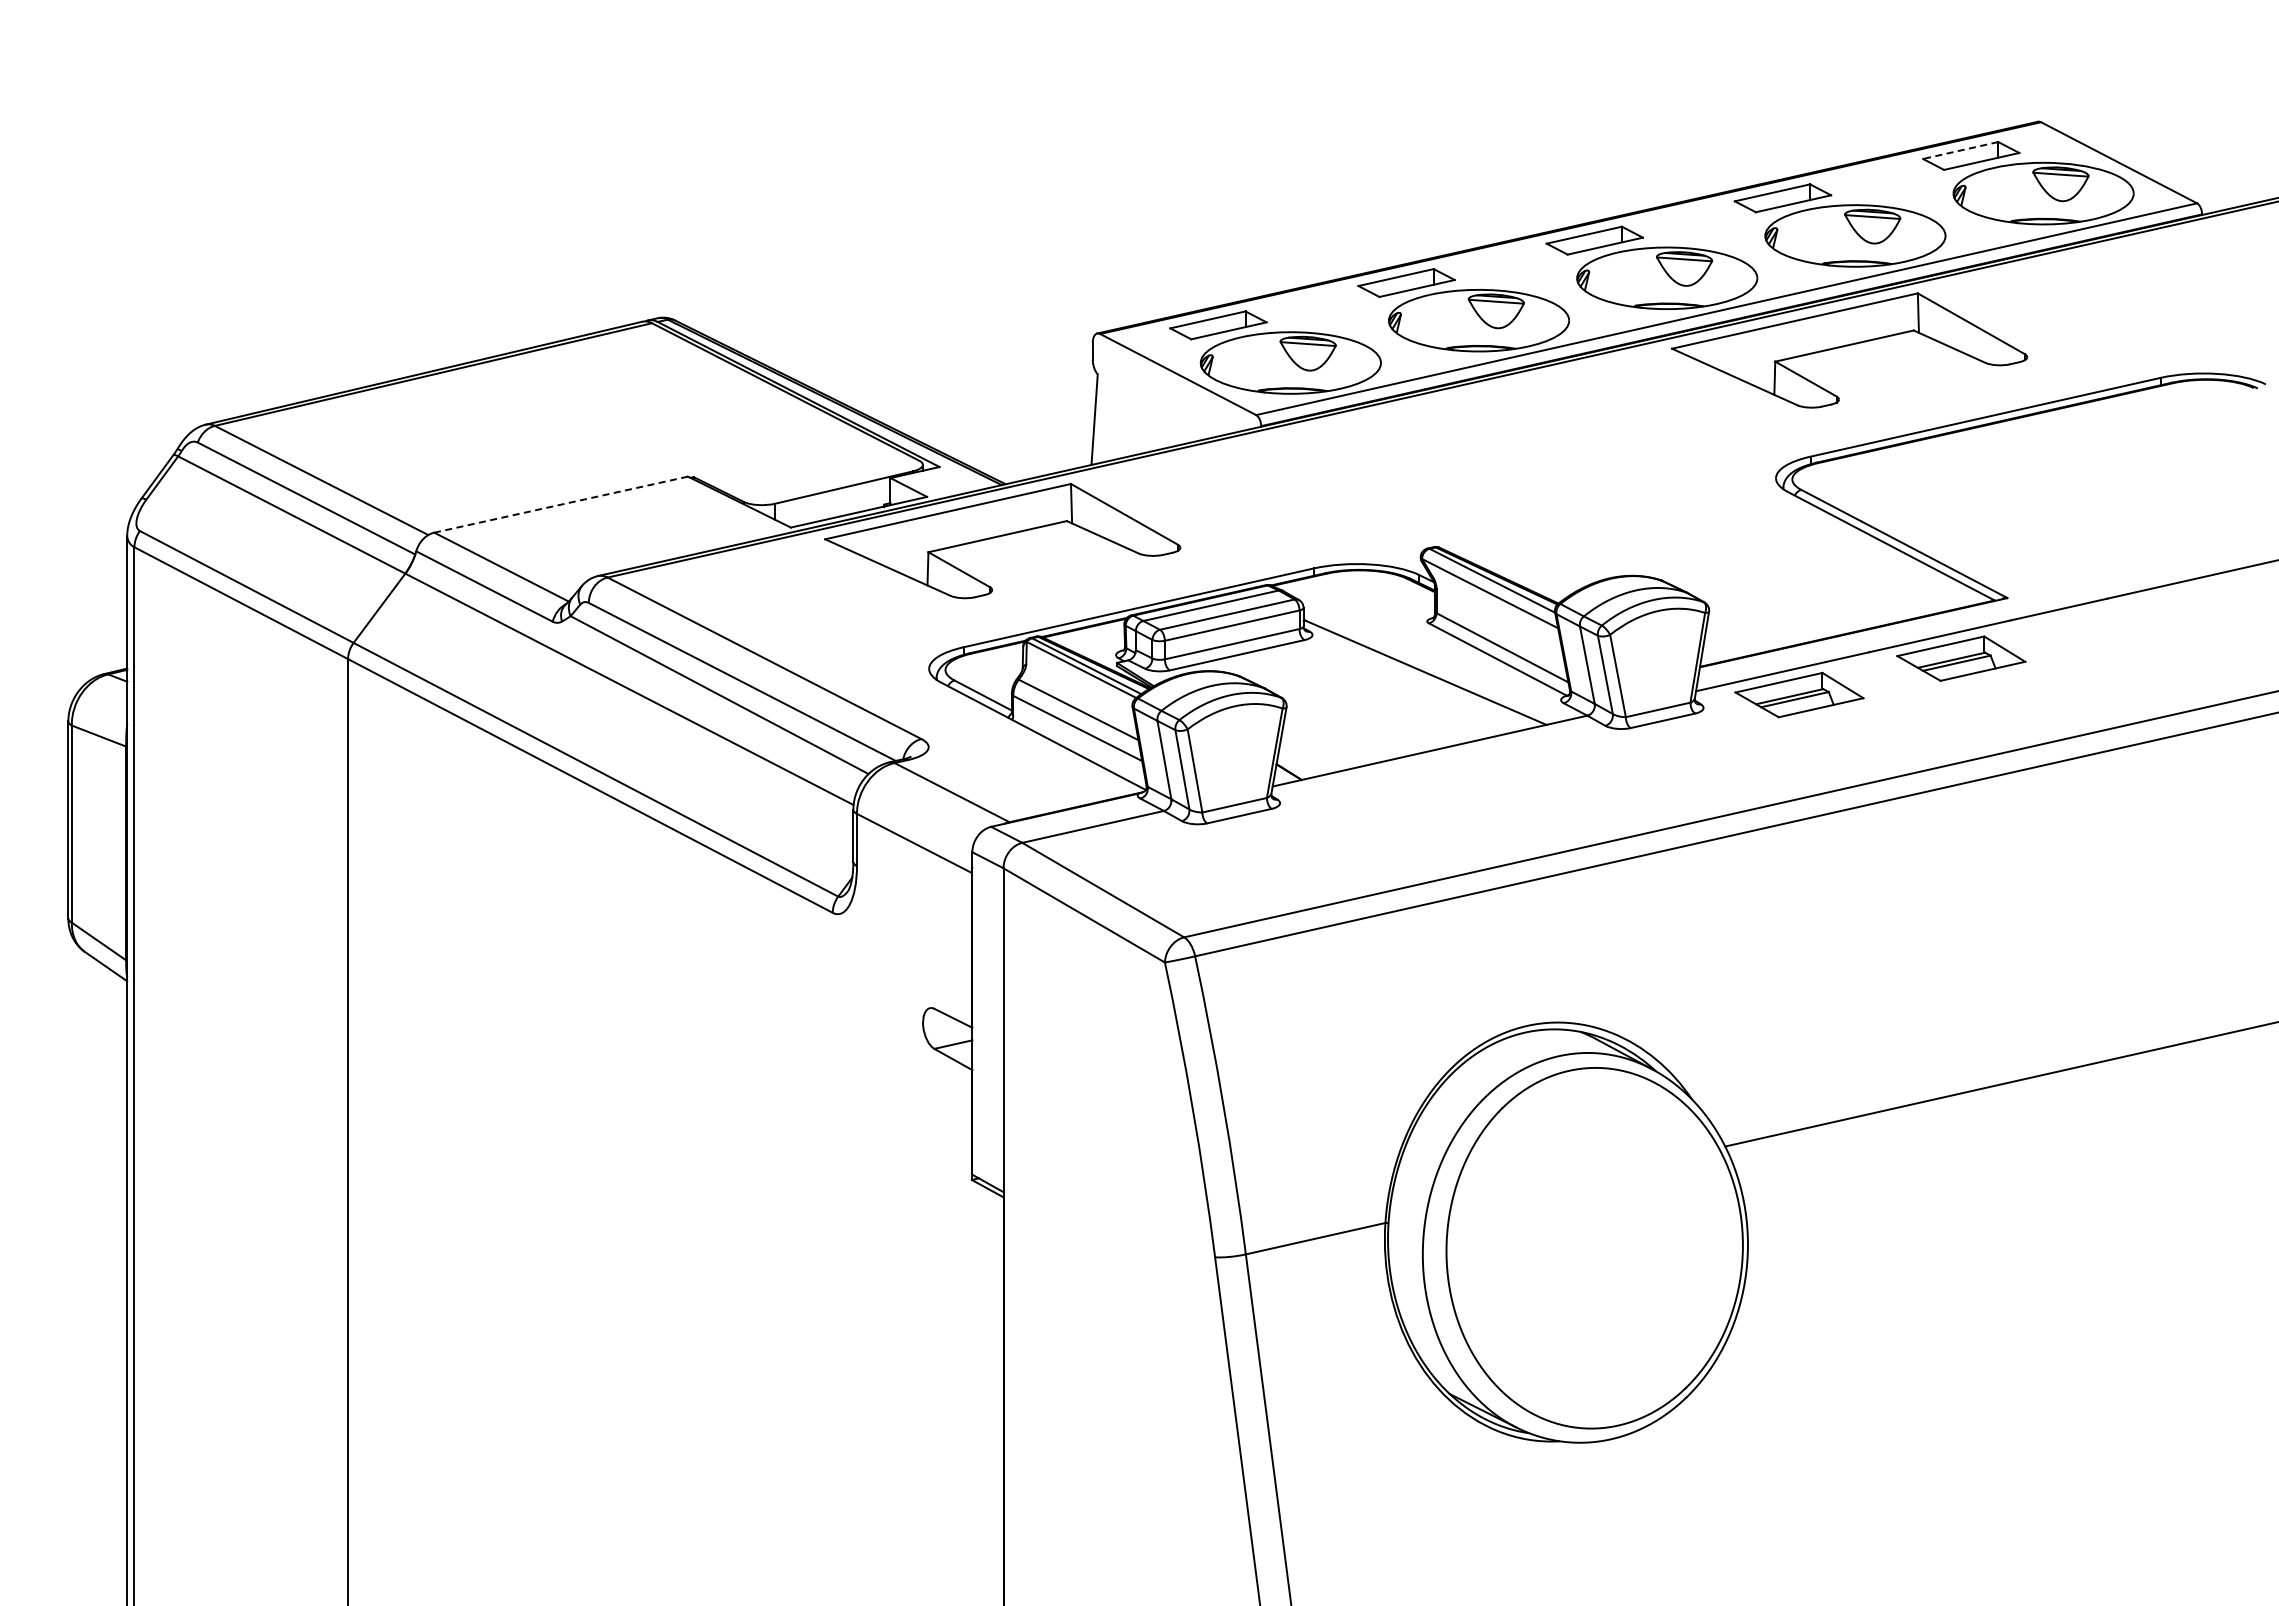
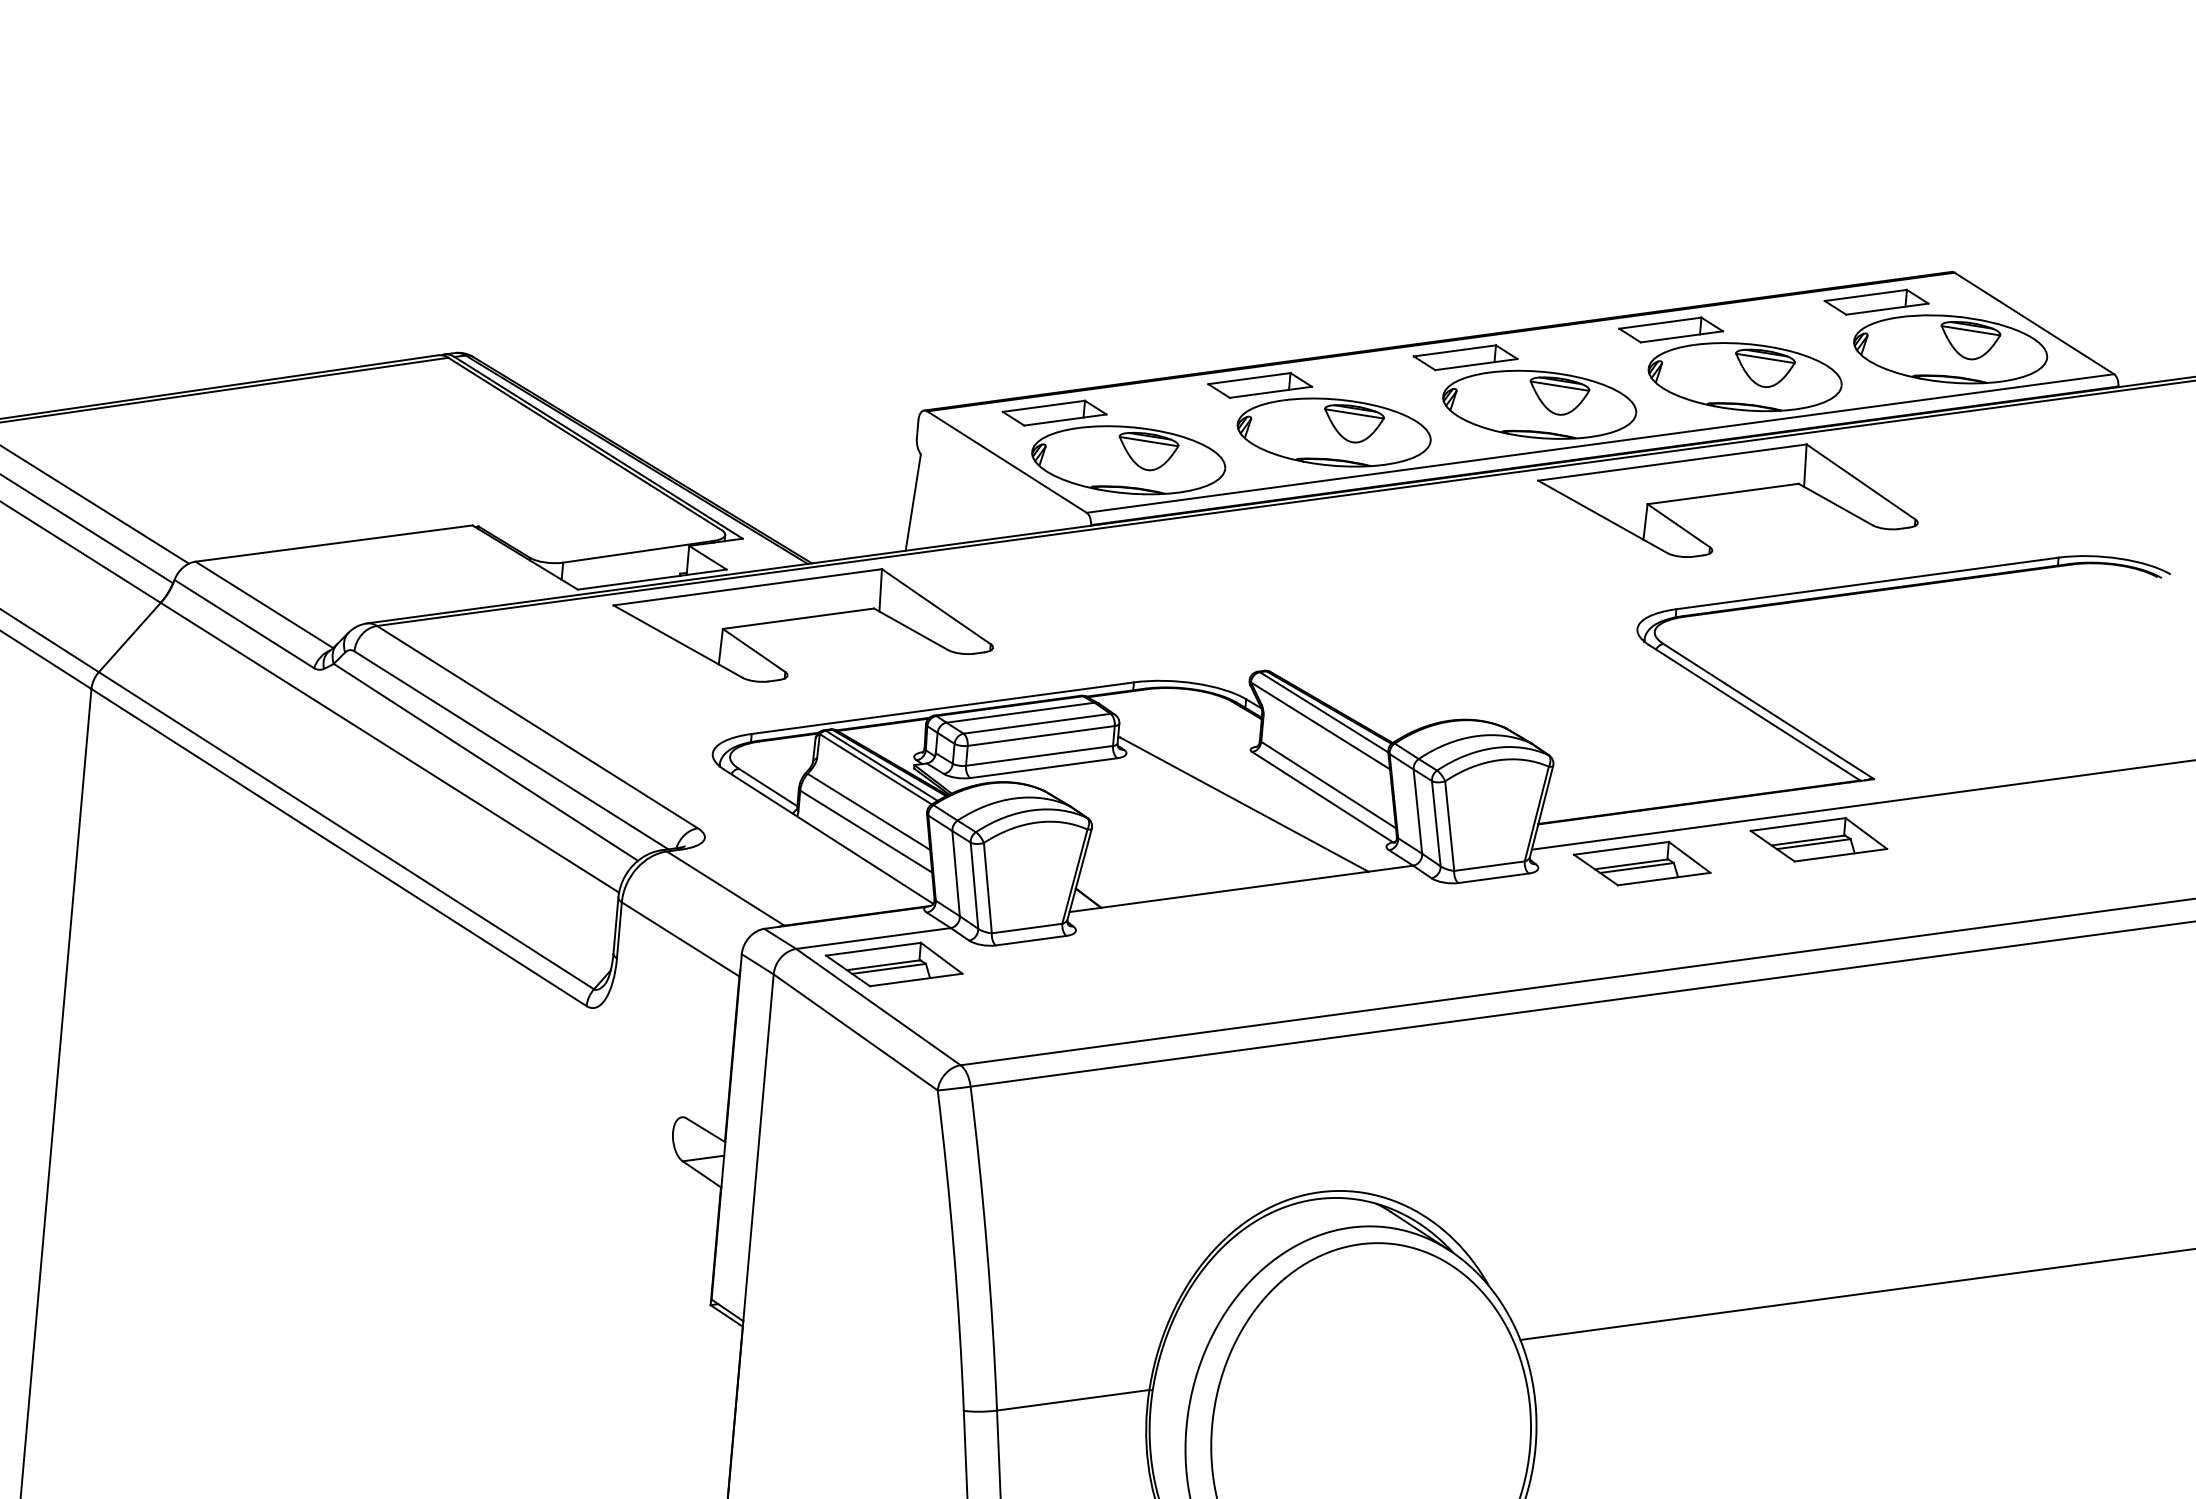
line: (1960, 150) -> (1865, 295), dashed -> solid
line: (561, 504) -> (334, 543), dashed -> solid
part: (1114, 849) -> (894, 964), added

